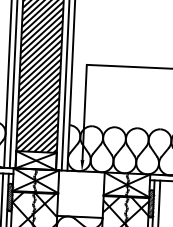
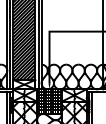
hatch: (80, 193) -> (49, 101), added

